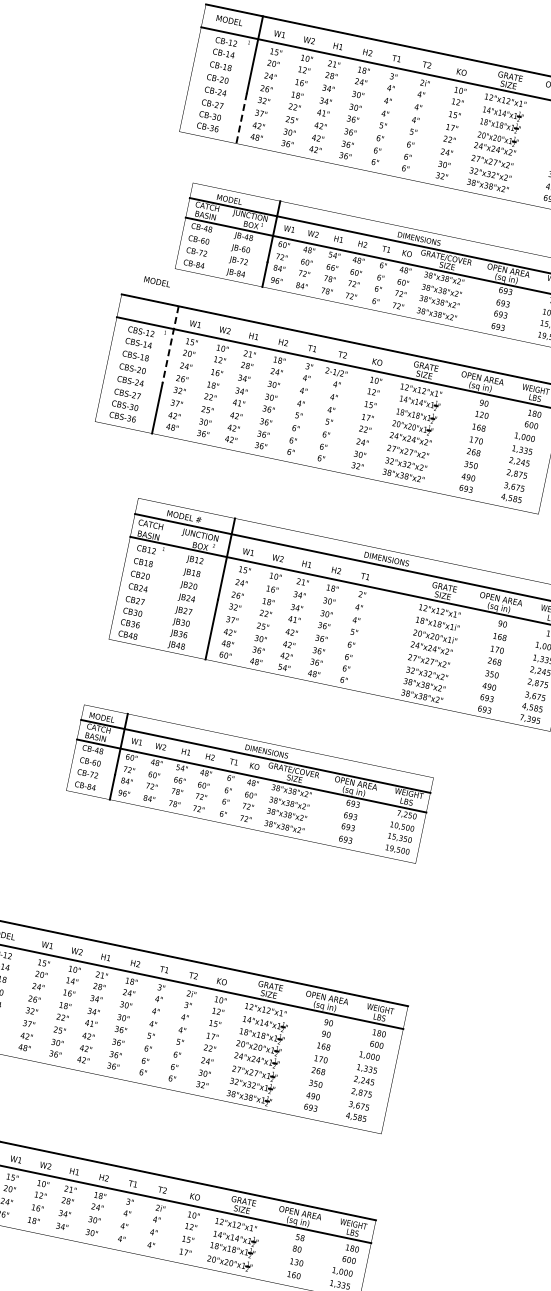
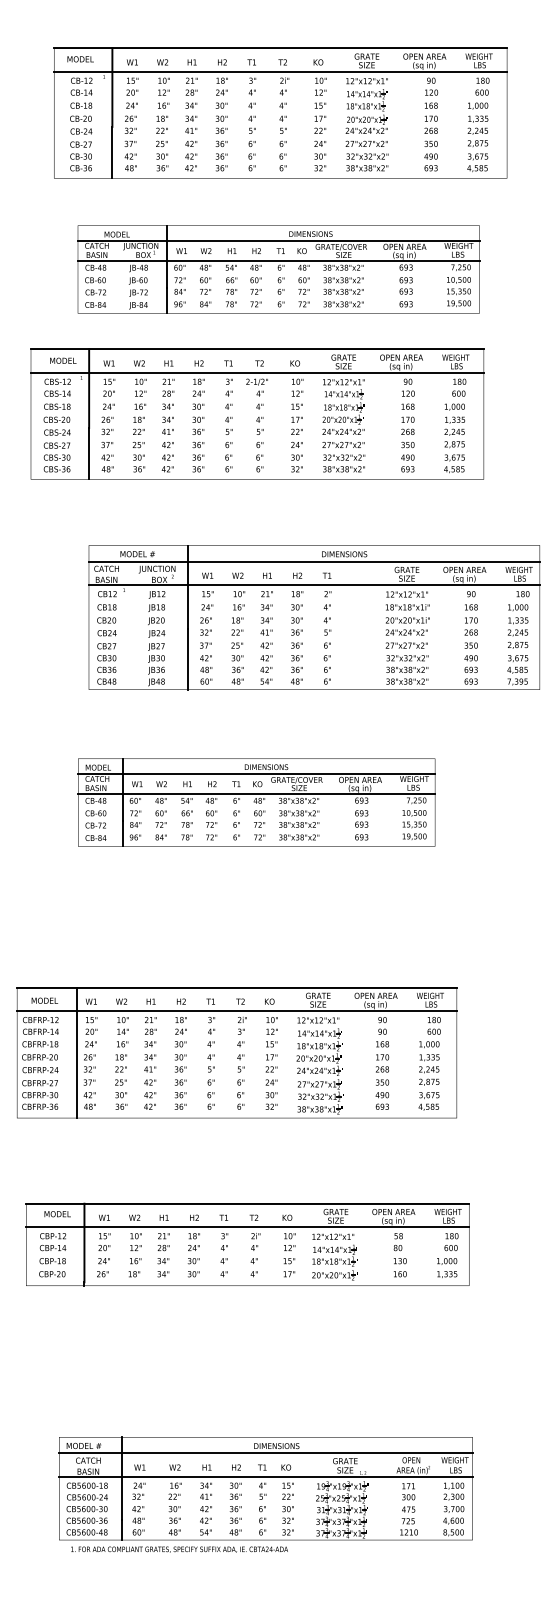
line: (241, 118) -> (112, 152), dashed -> solid
text: (157, 281) -> (63, 360), moved
line: (170, 345) -> (89, 389), dashed -> solid
line: (23, 992) -> (77, 1052), added

